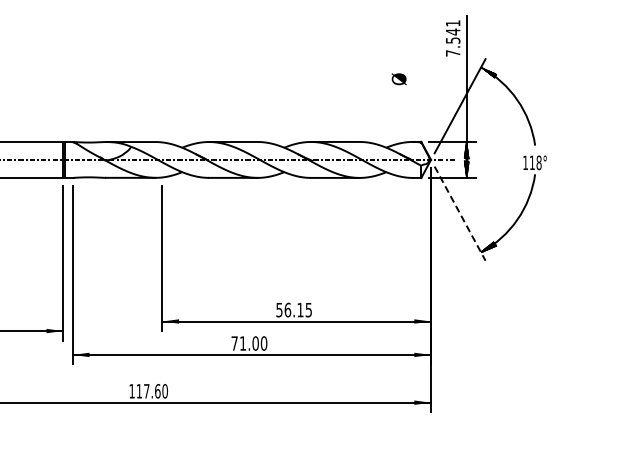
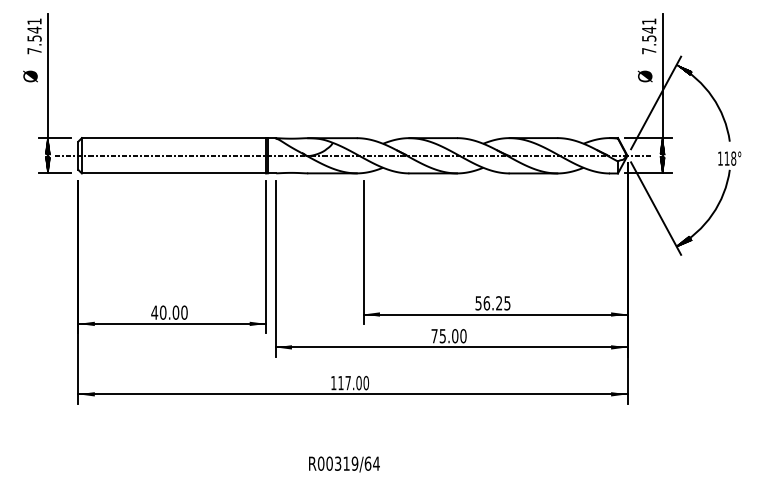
text: (398, 79) -> (644, 76), moved
line: (460, 213) -> (656, 208), dashed -> solid
text: (300, 310) -> (499, 303), 56.15 -> 56.25
text: (242, 343) -> (442, 336), 71.00 -> 75.00
text: (157, 390) -> (358, 382), 117.60 -> 117.00

